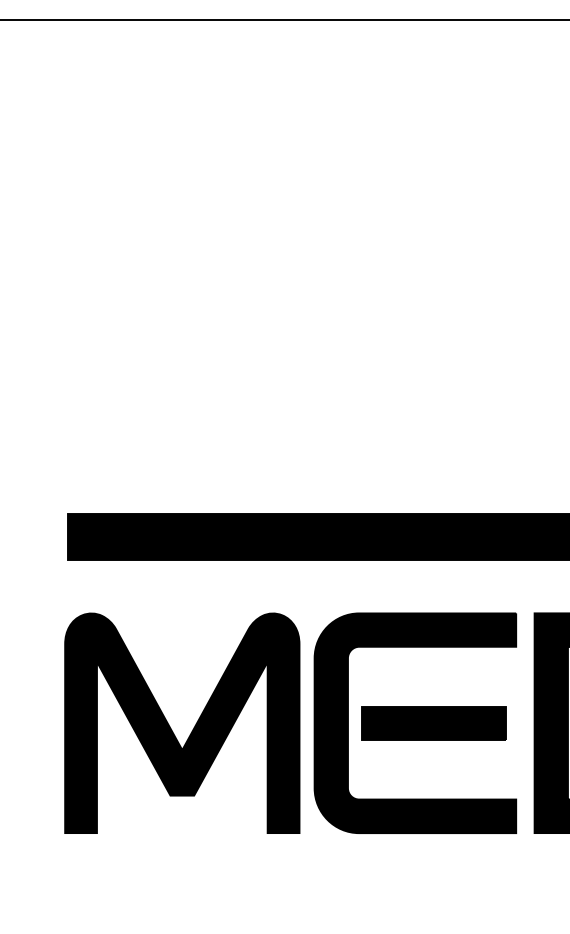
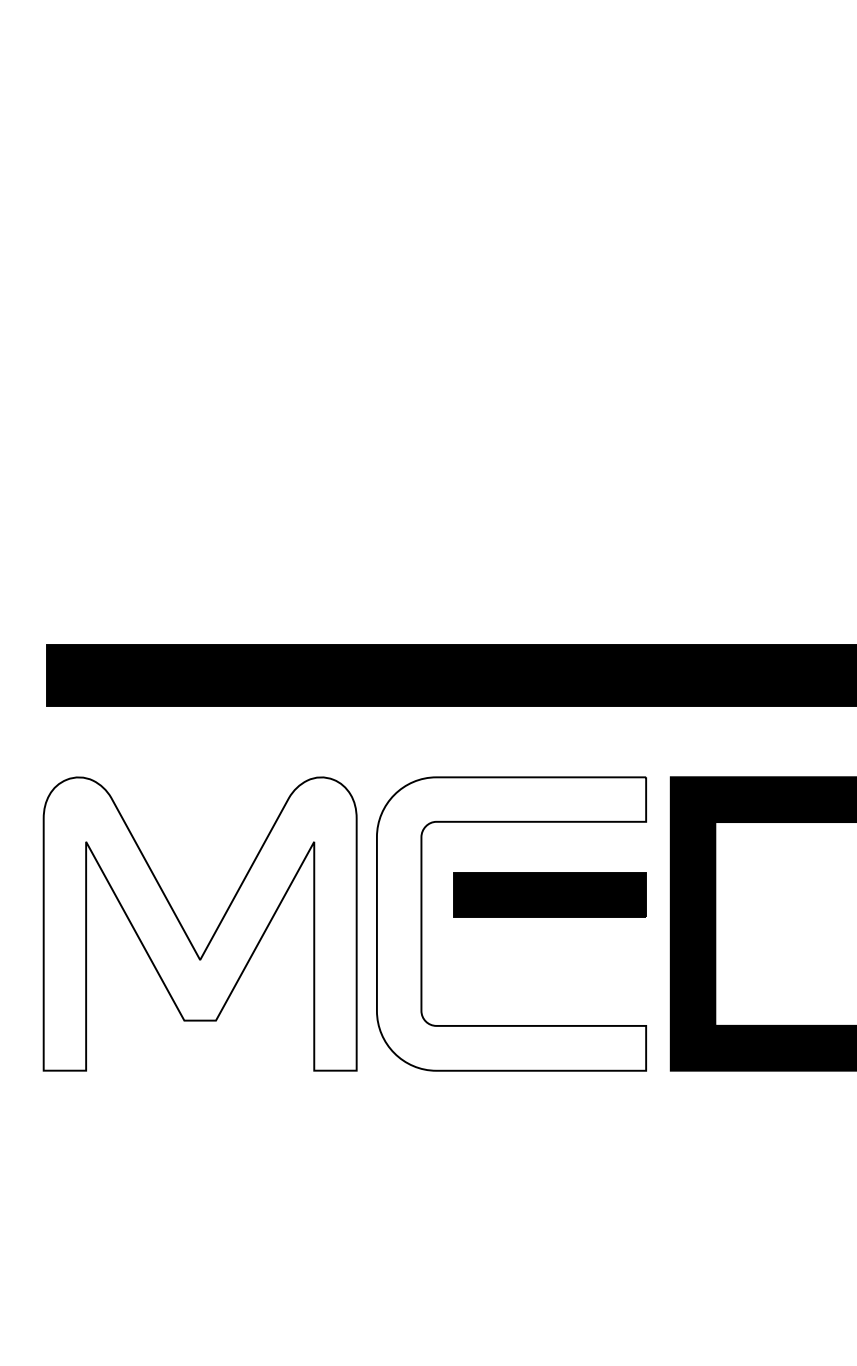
fill: (181, 722) -> (199, 923), removed
fill: (415, 722) -> (511, 923), removed
part: (434, 722) -> (549, 894), moved

